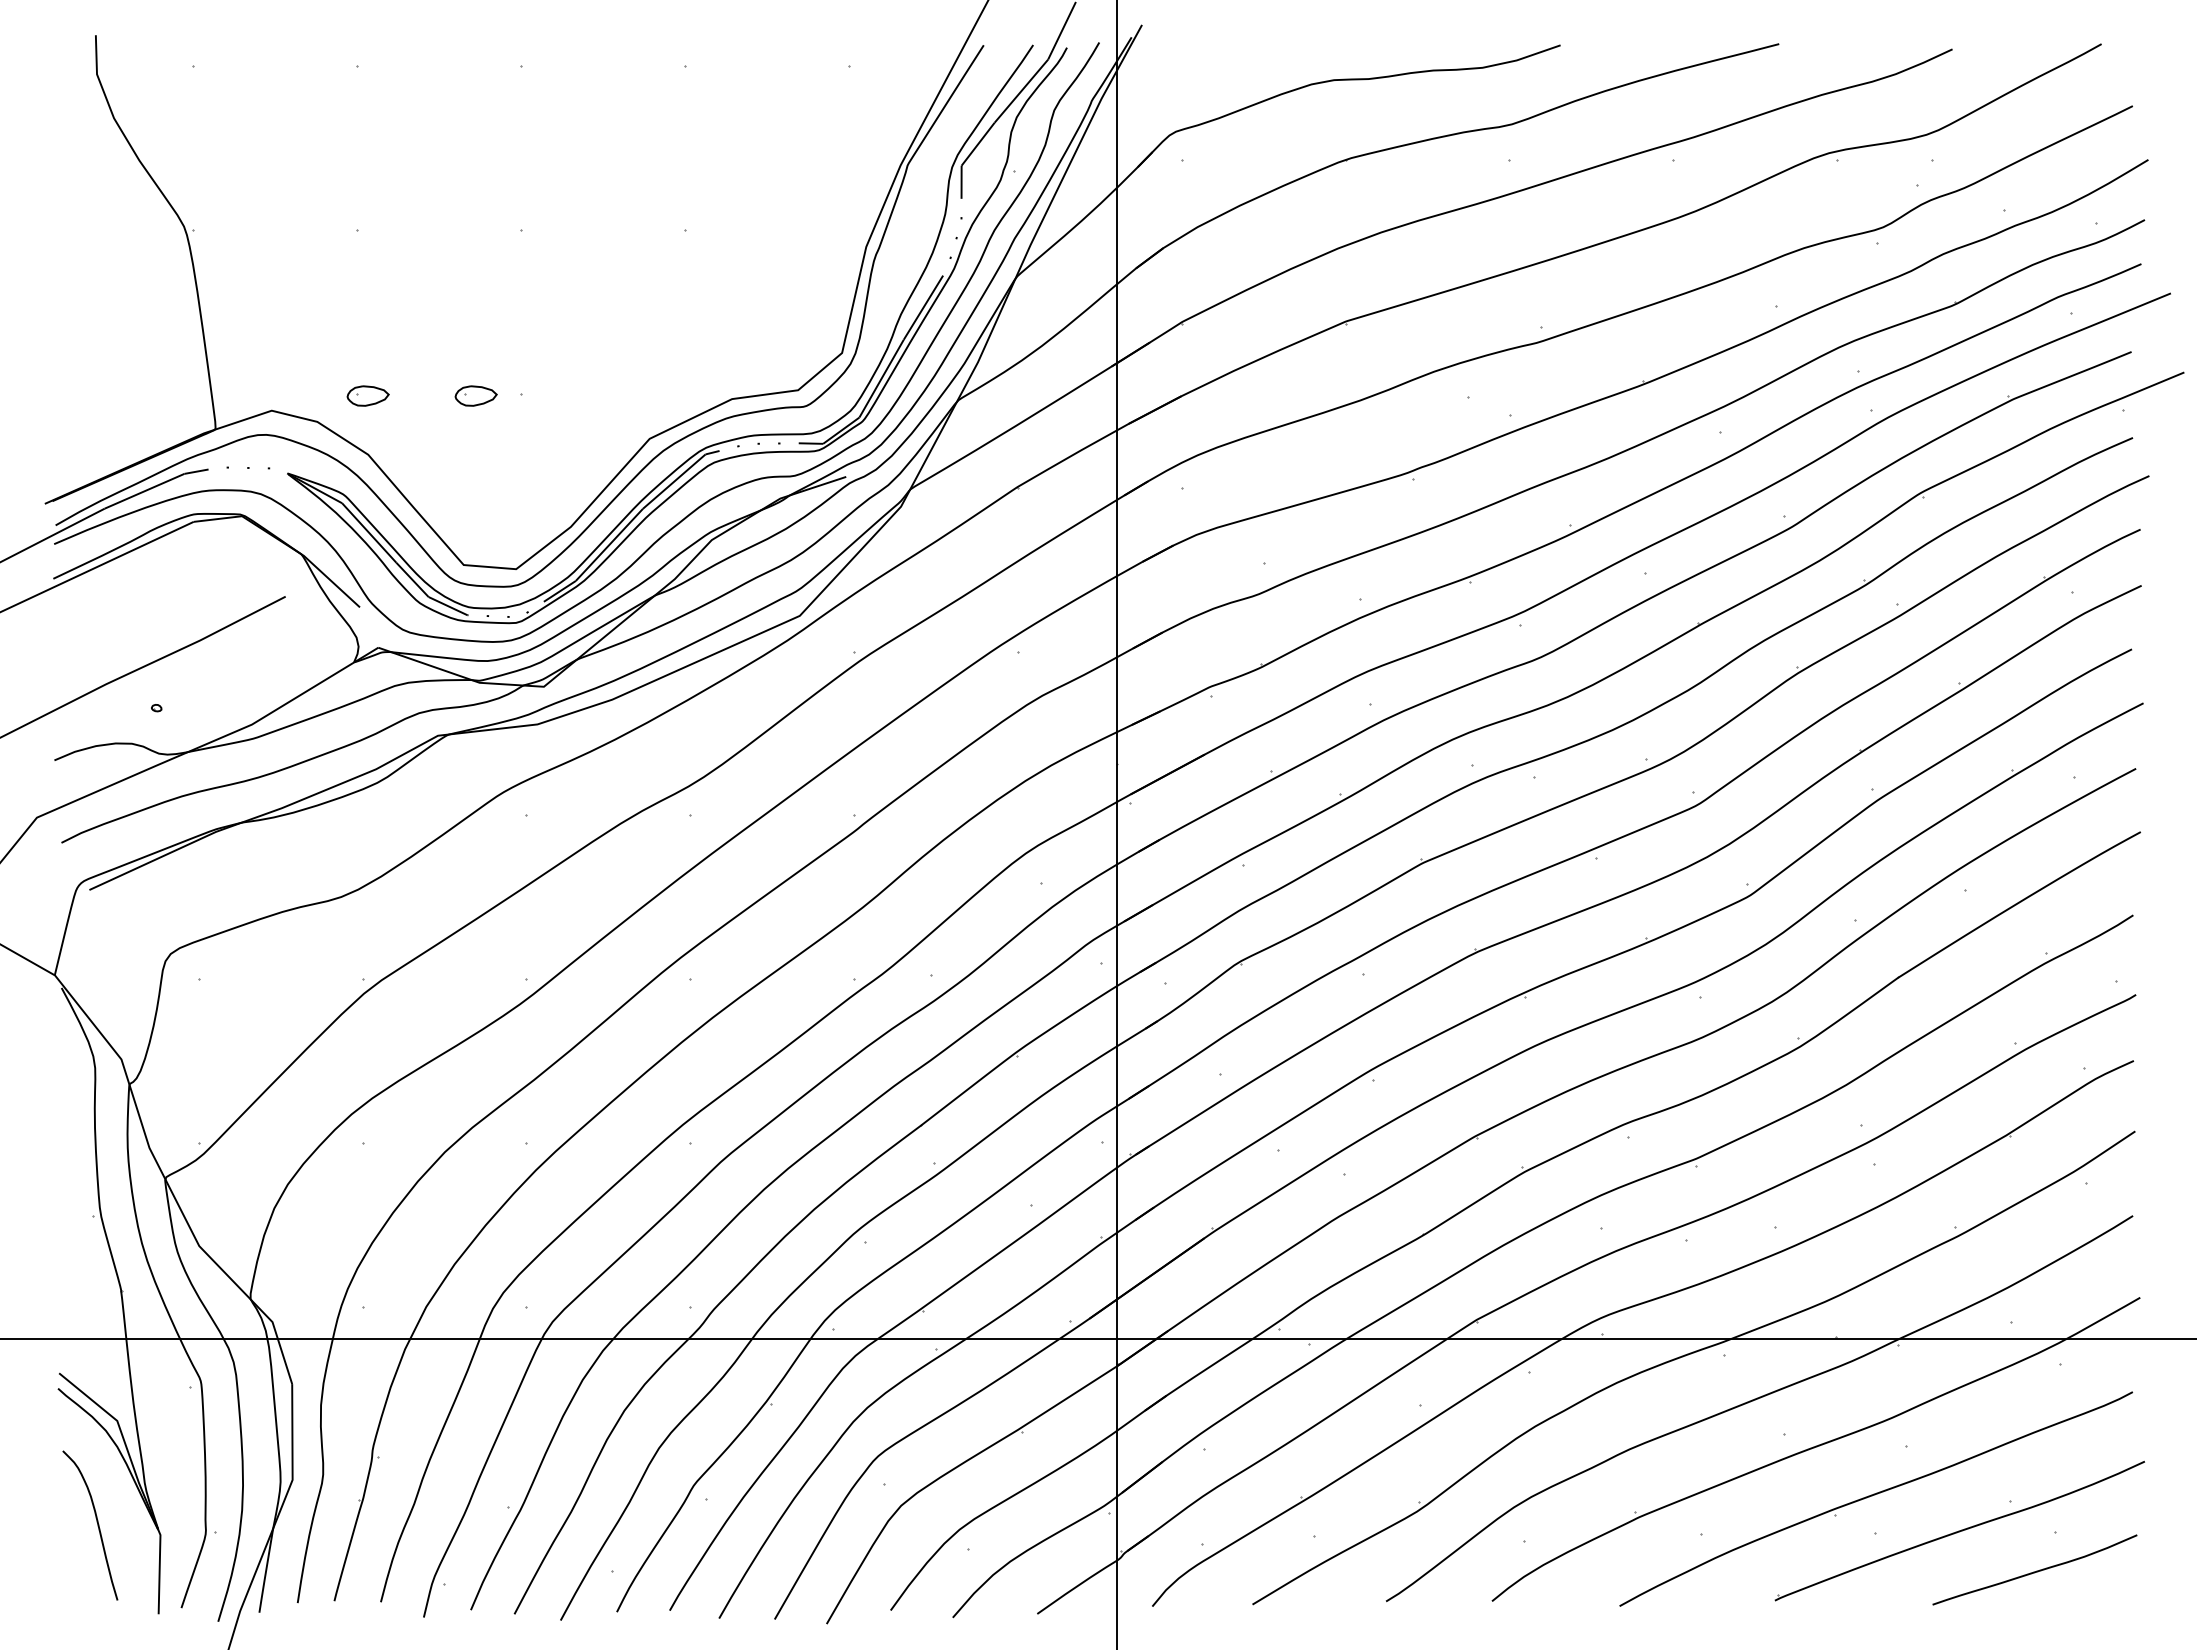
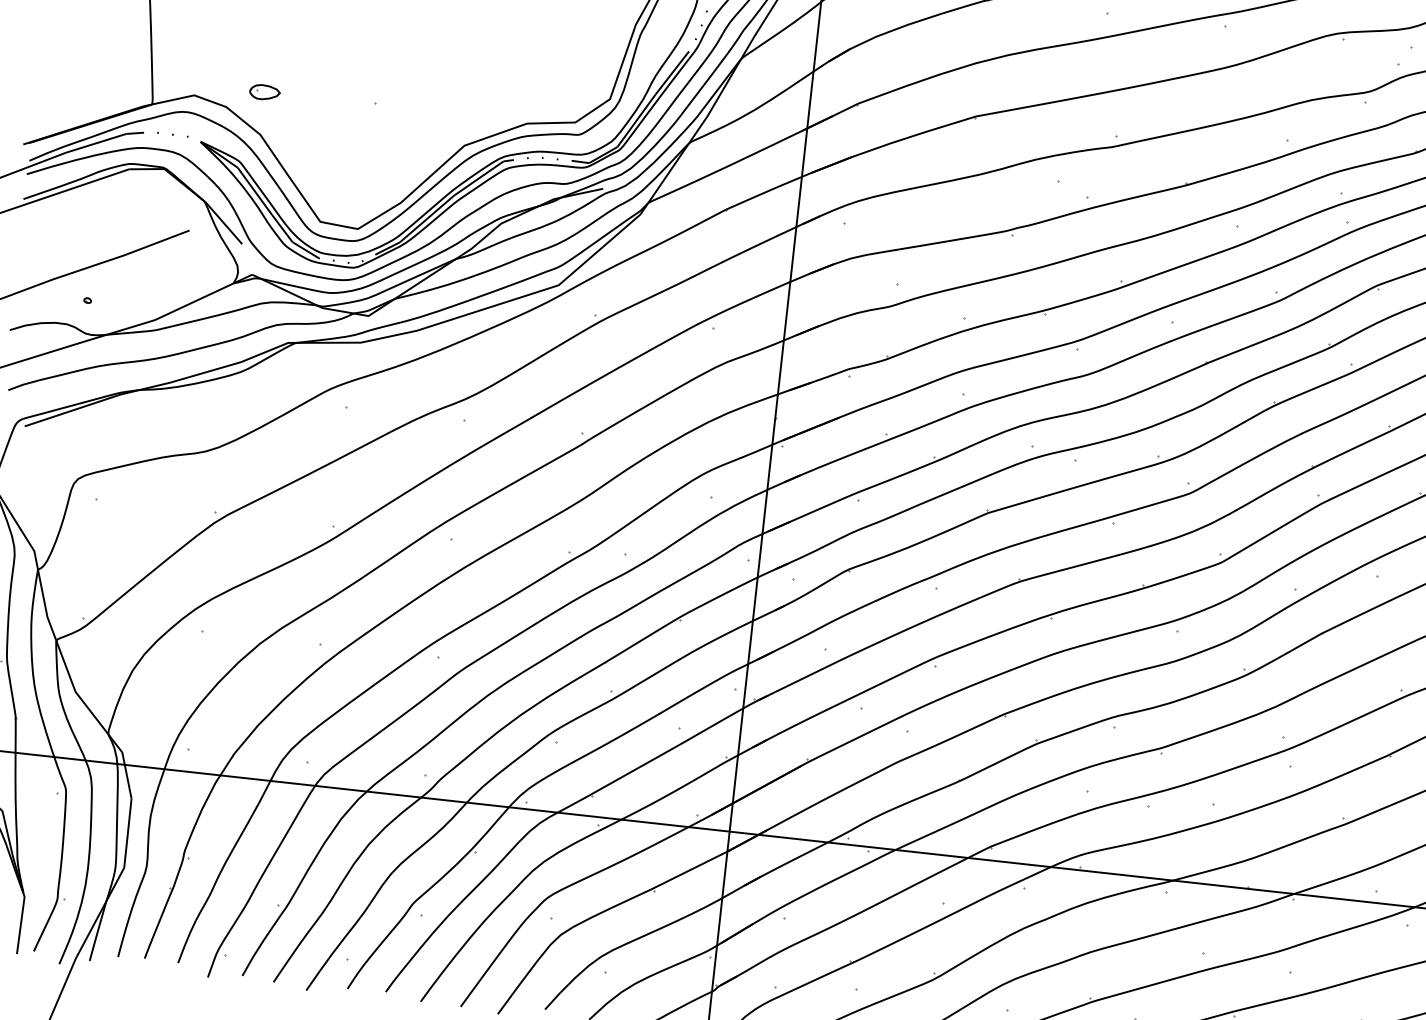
part: (475, 395) -> (342, 100), removed

